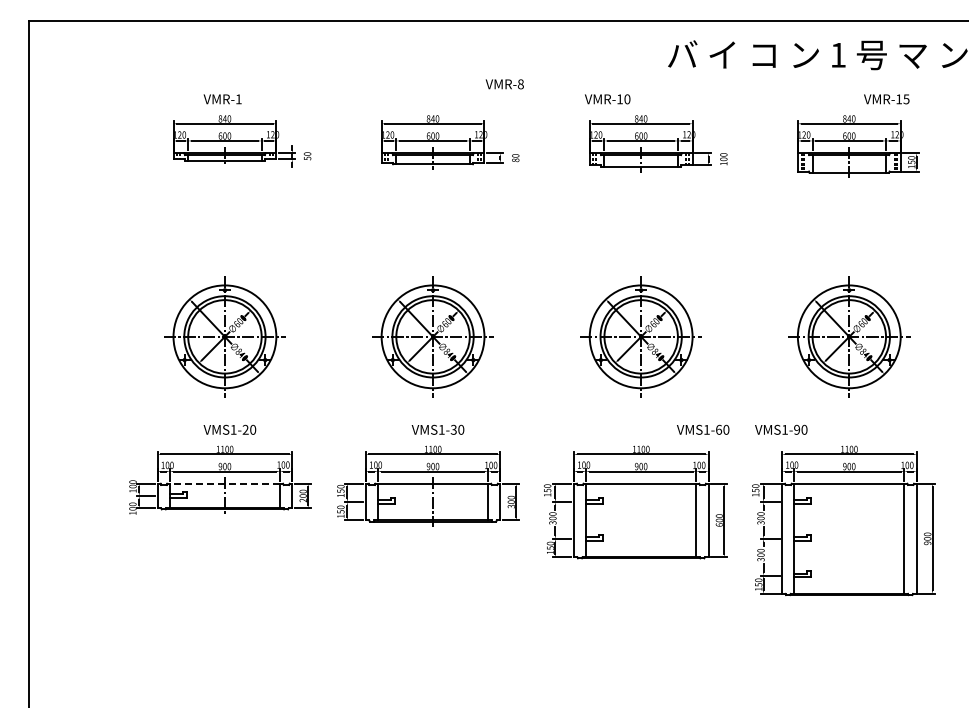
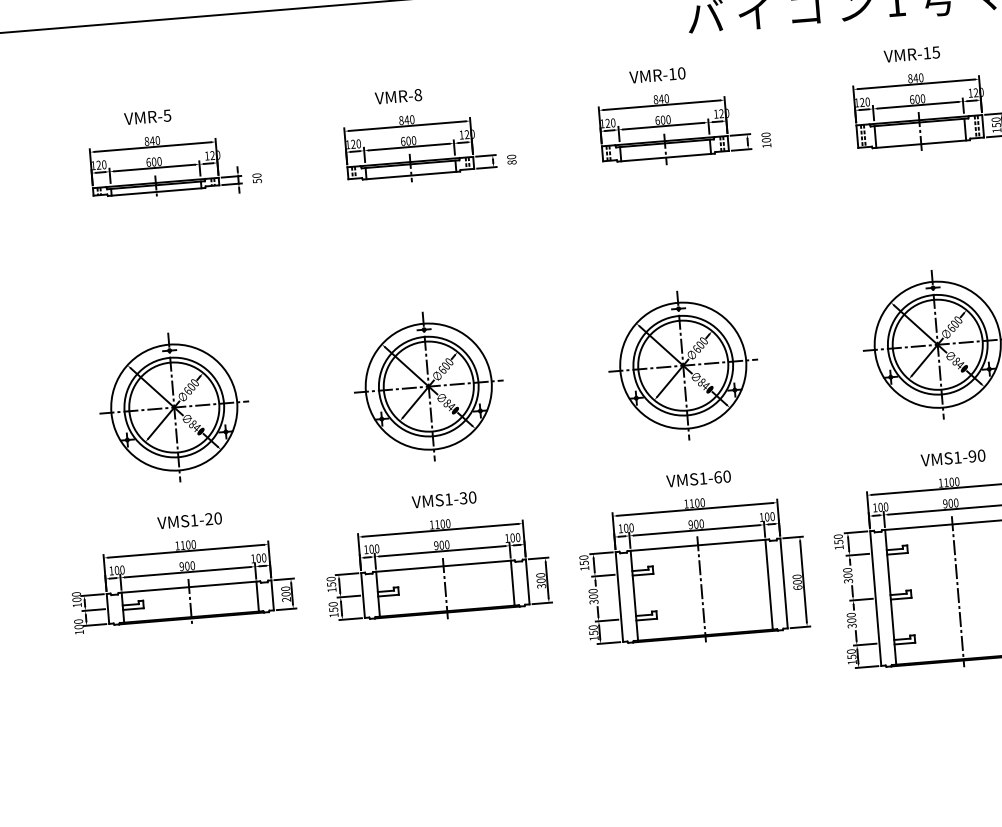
text: (504, 84) -> (398, 96), moved
text: (238, 99) -> (167, 115), VMR-1 -> VMR-5
text: (607, 99) -> (657, 75), moved
text: (886, 99) -> (911, 54), moved
text: (703, 429) -> (699, 478), moved
text: (781, 429) -> (953, 457), moved
line: (224, 483) -> (188, 586), dashed -> solid
line: (641, 519) -> (702, 589), added
line: (849, 538) -> (958, 591), added

